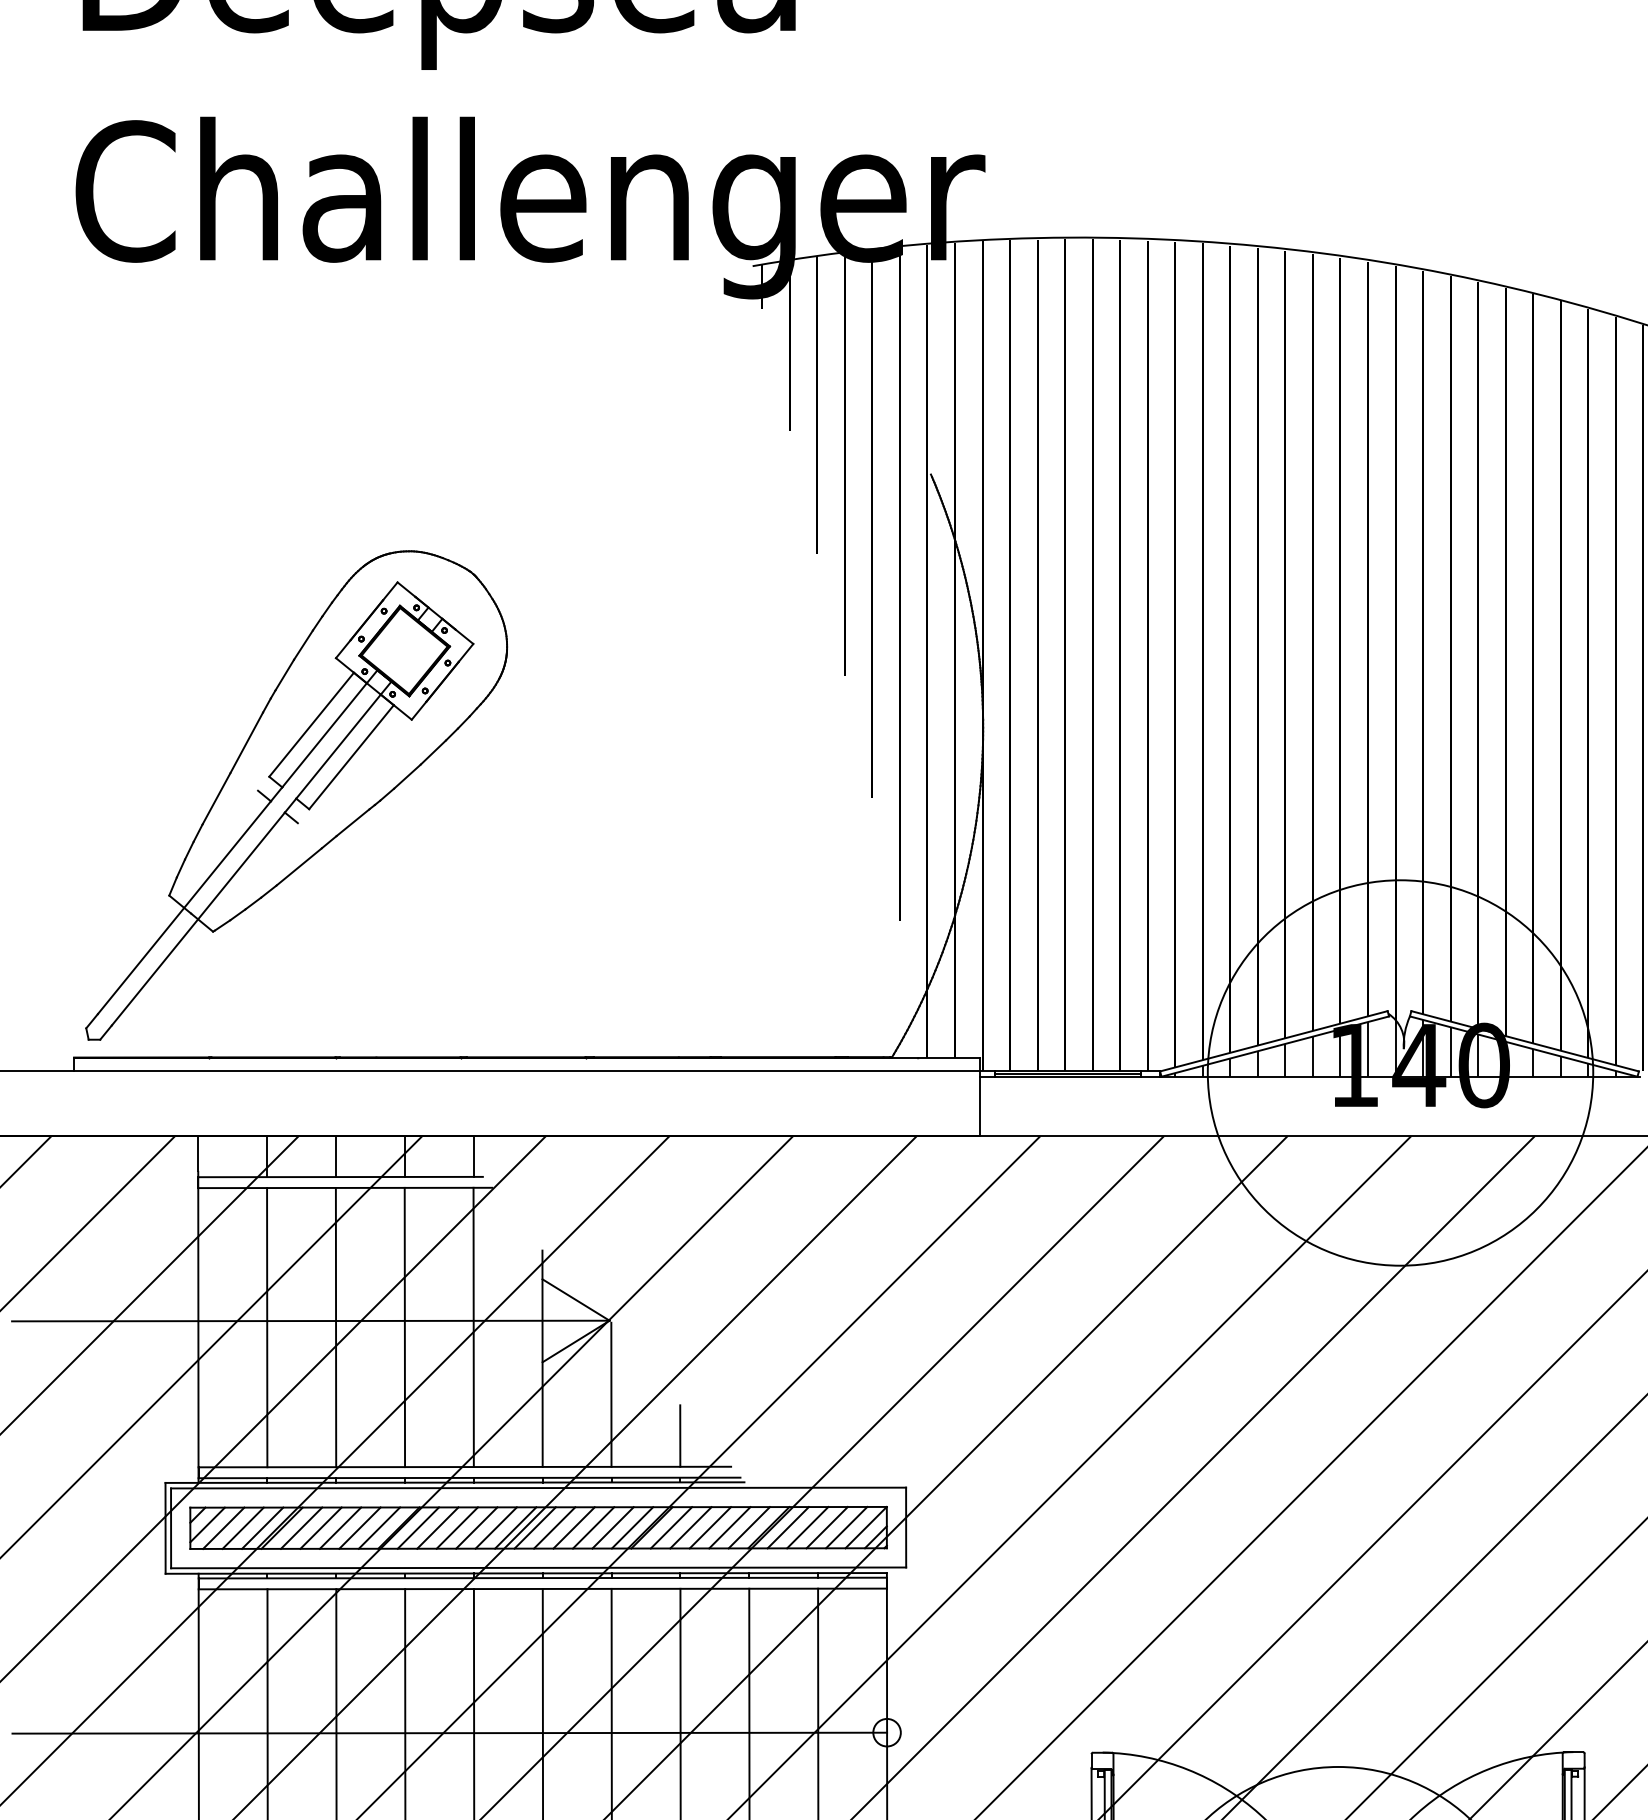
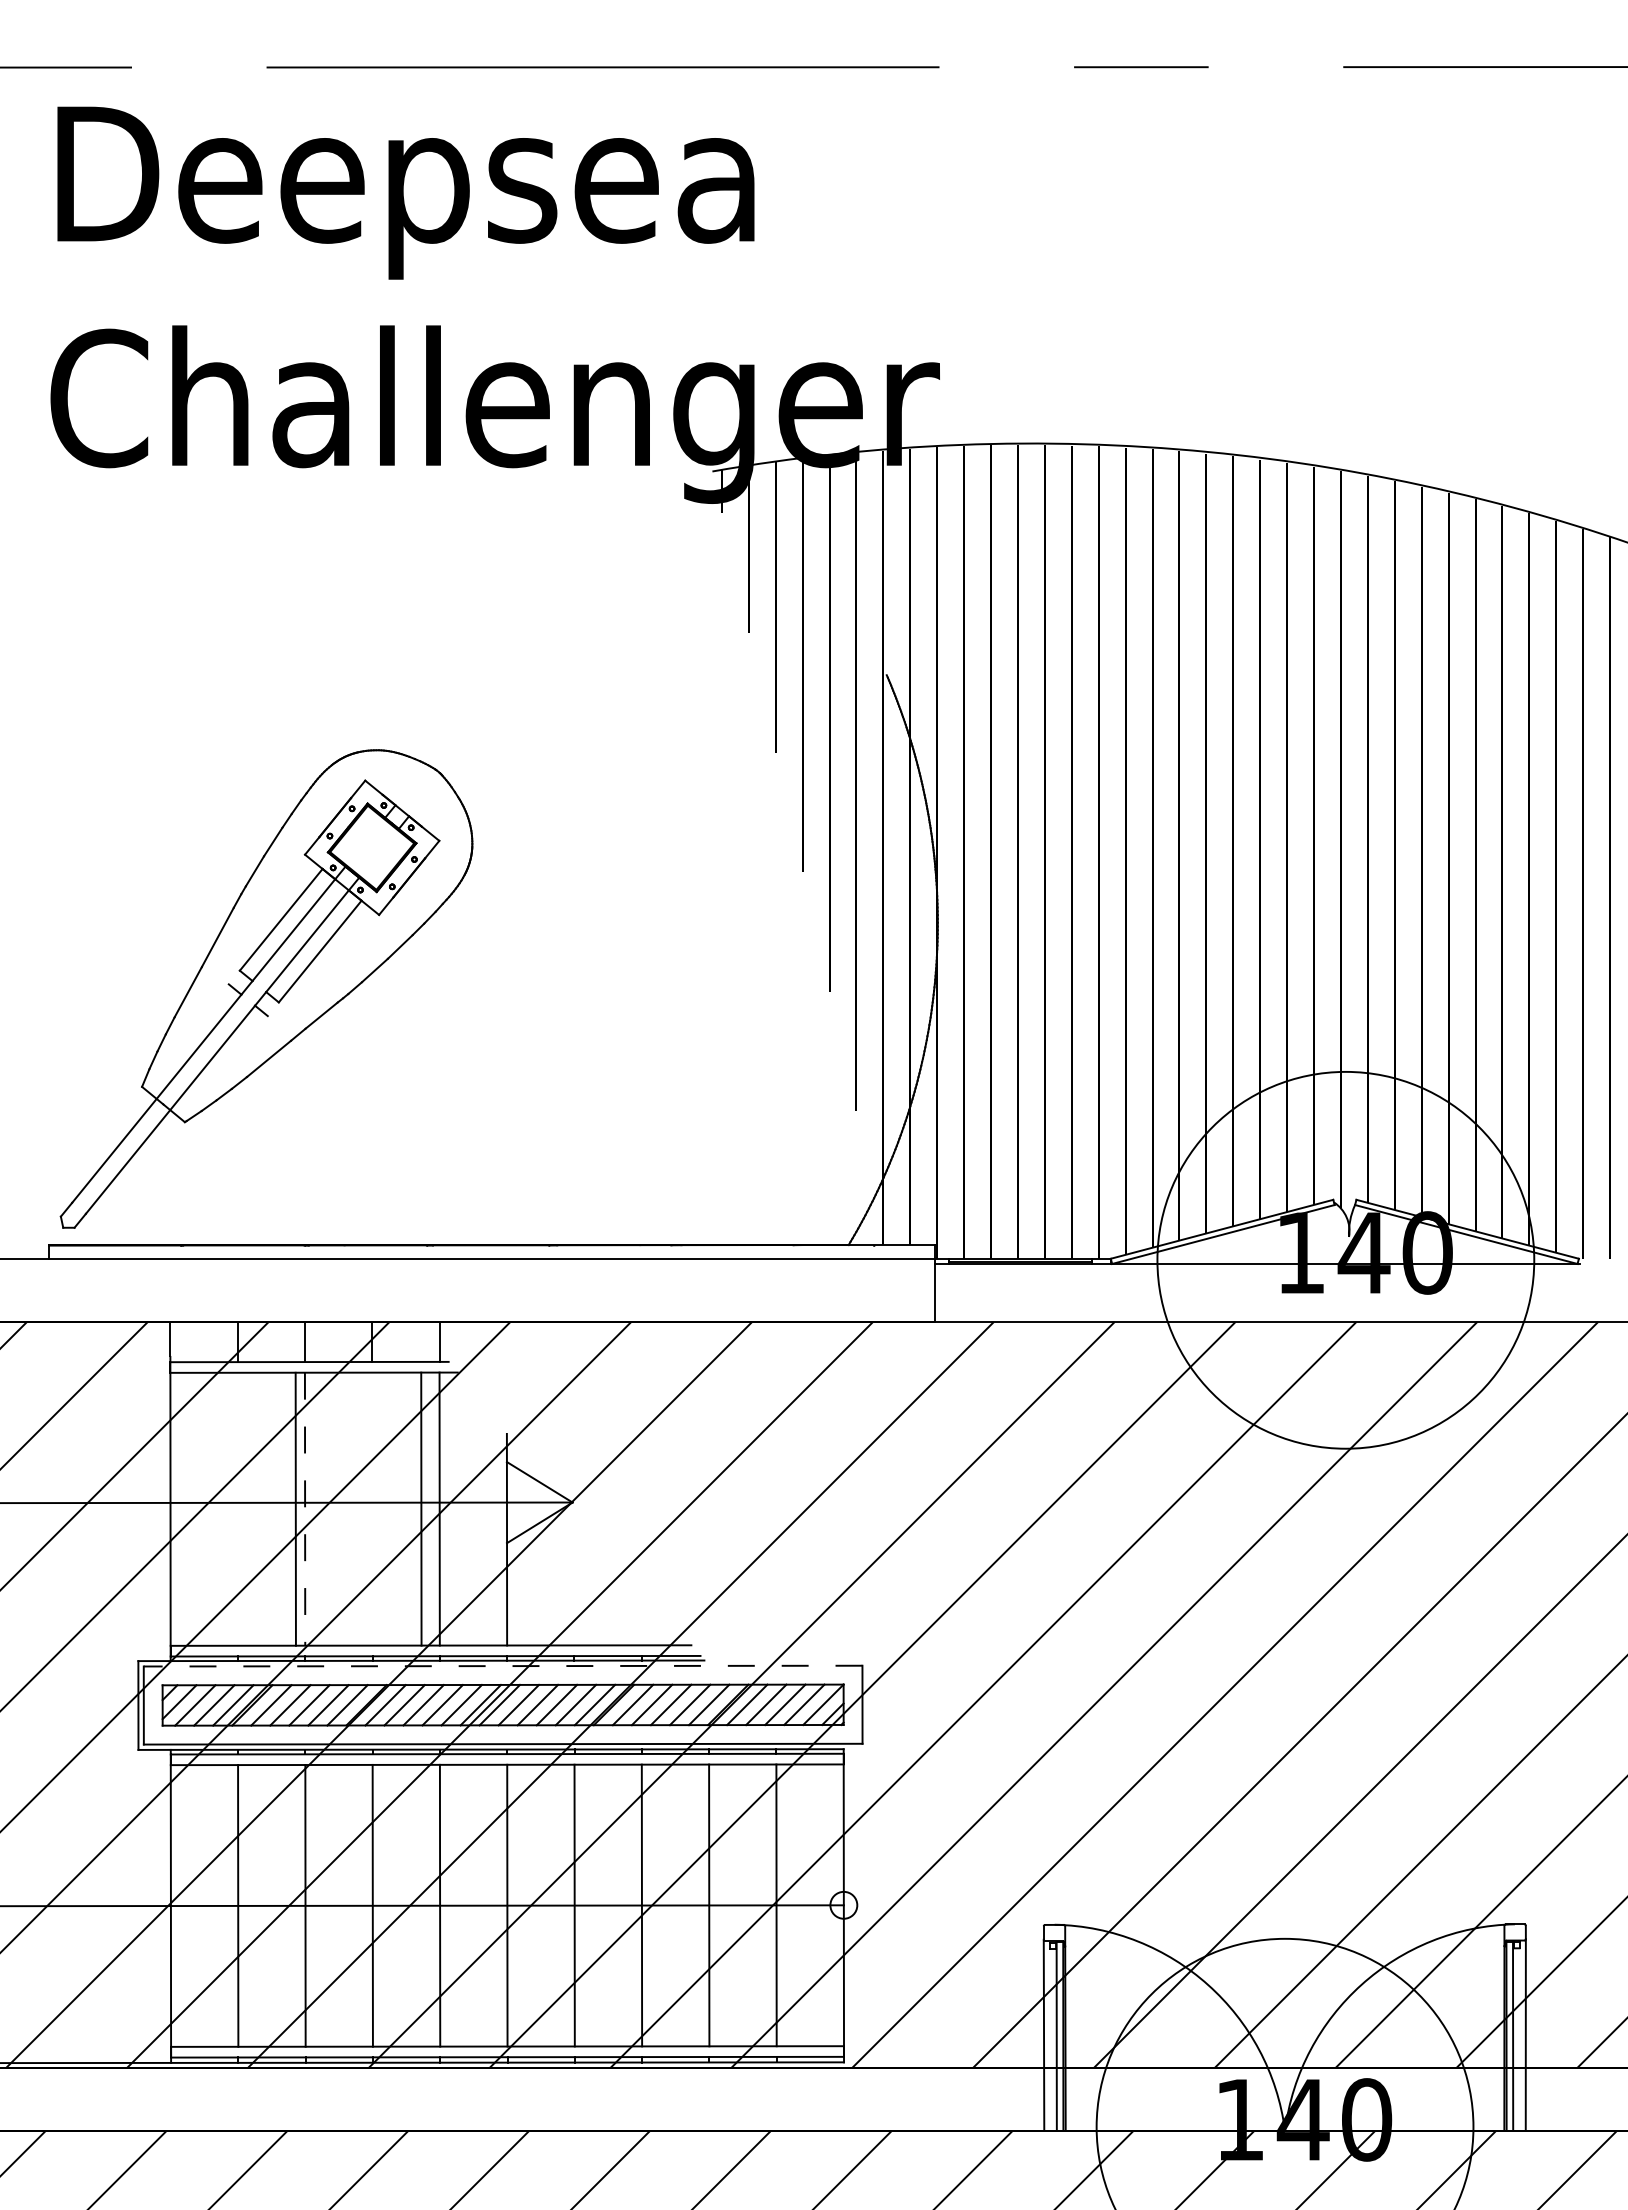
hatch: (1395, 1047) -> (1340, 1235), removed
line: (266, 1326) -> (295, 1508), moved
line: (404, 1326) -> (421, 1508), moved
line: (336, 1327) -> (305, 1509), solid -> dashed
line: (611, 1394) -> (574, 1574), removed
line: (680, 1436) -> (641, 1615), removed
line: (537, 1488) -> (502, 1666), solid -> dashed

